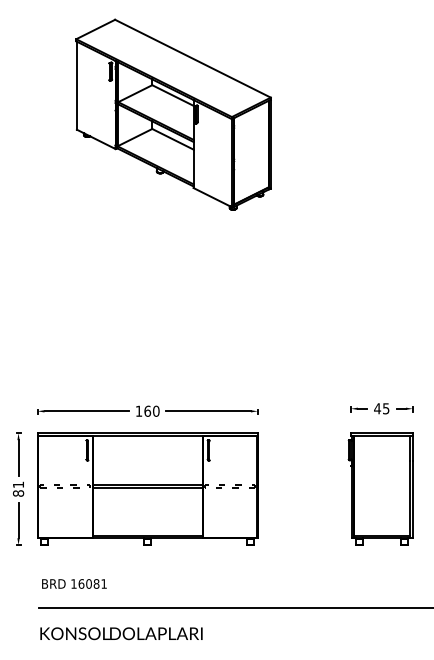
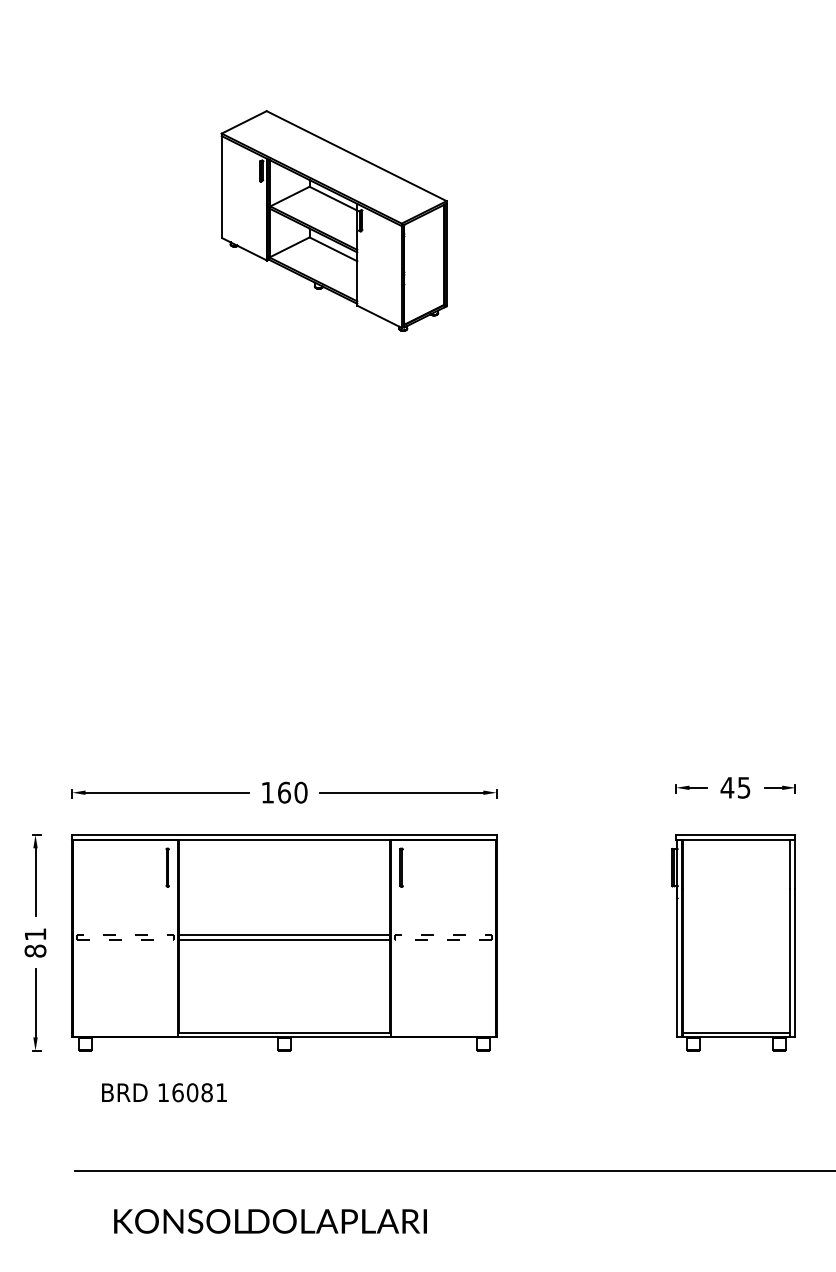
part: (173, 114) -> (334, 220), size x0.6
text: (74, 583) -> (164, 1091), moved
text: (121, 633) -> (270, 1220), moved

